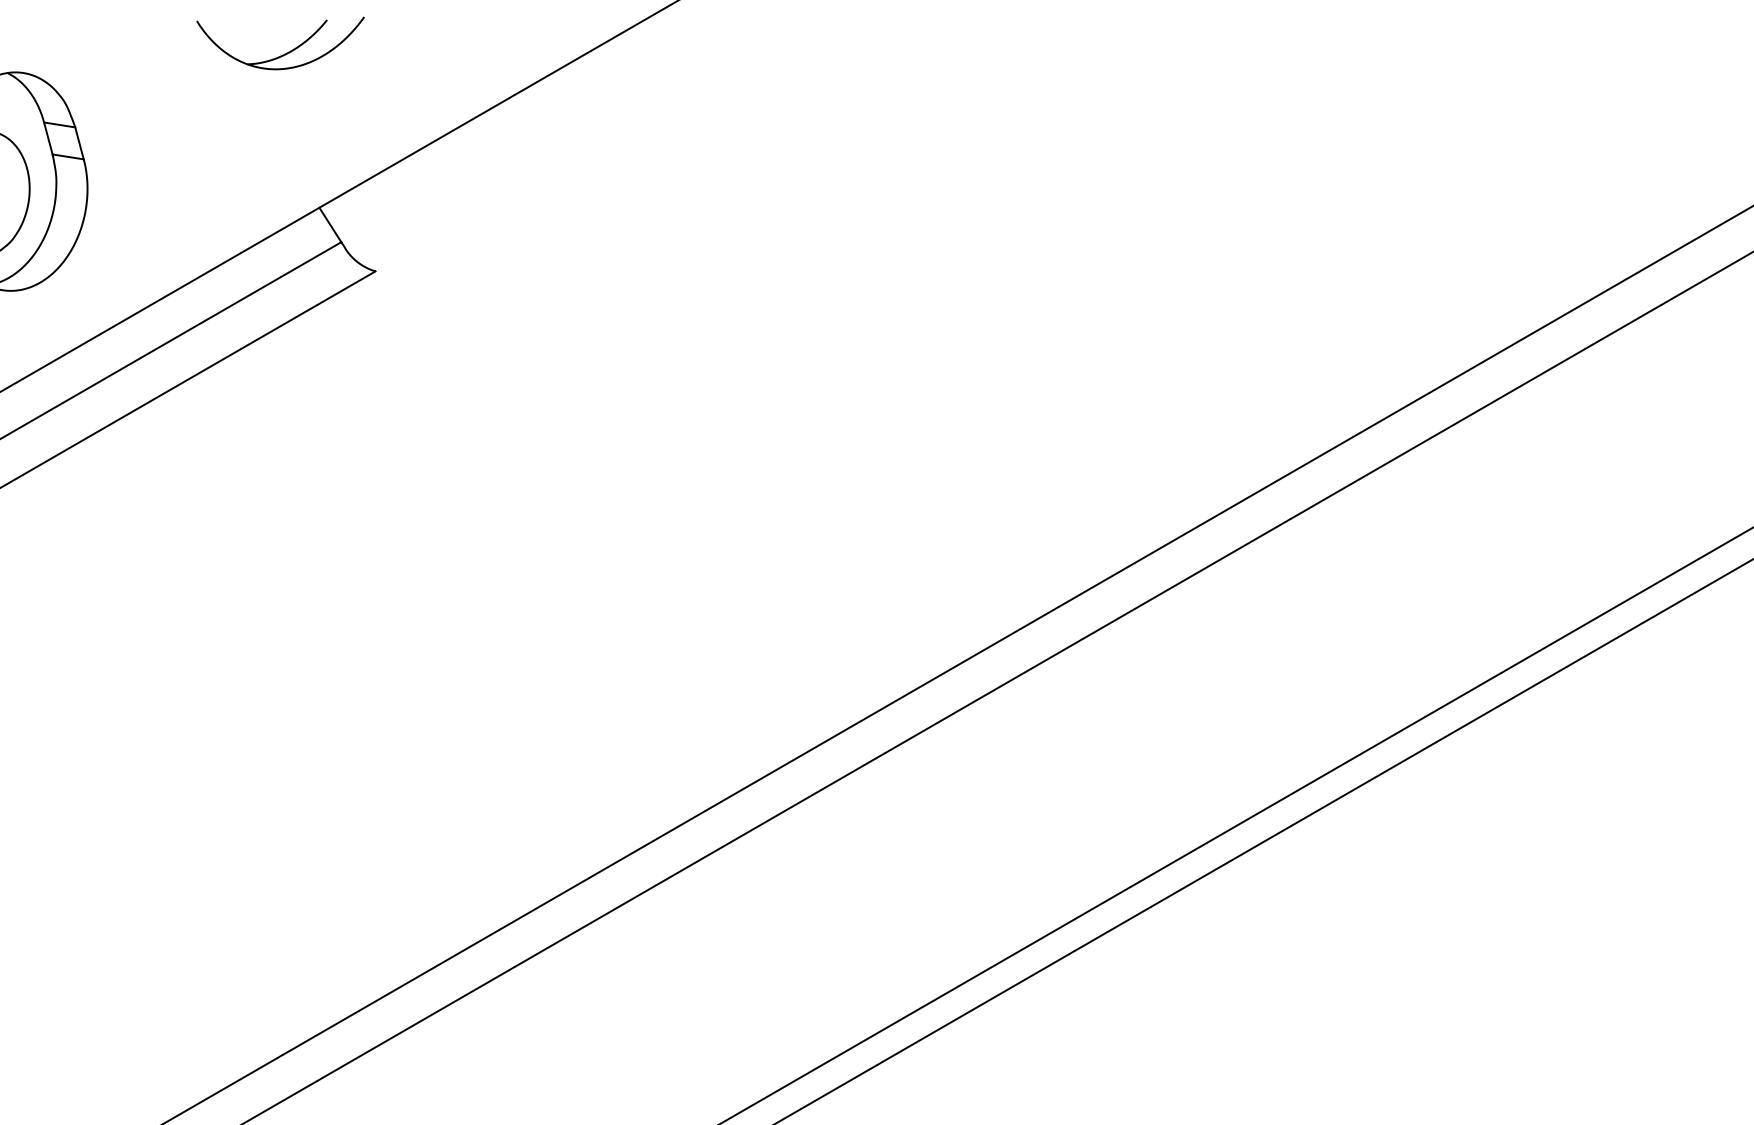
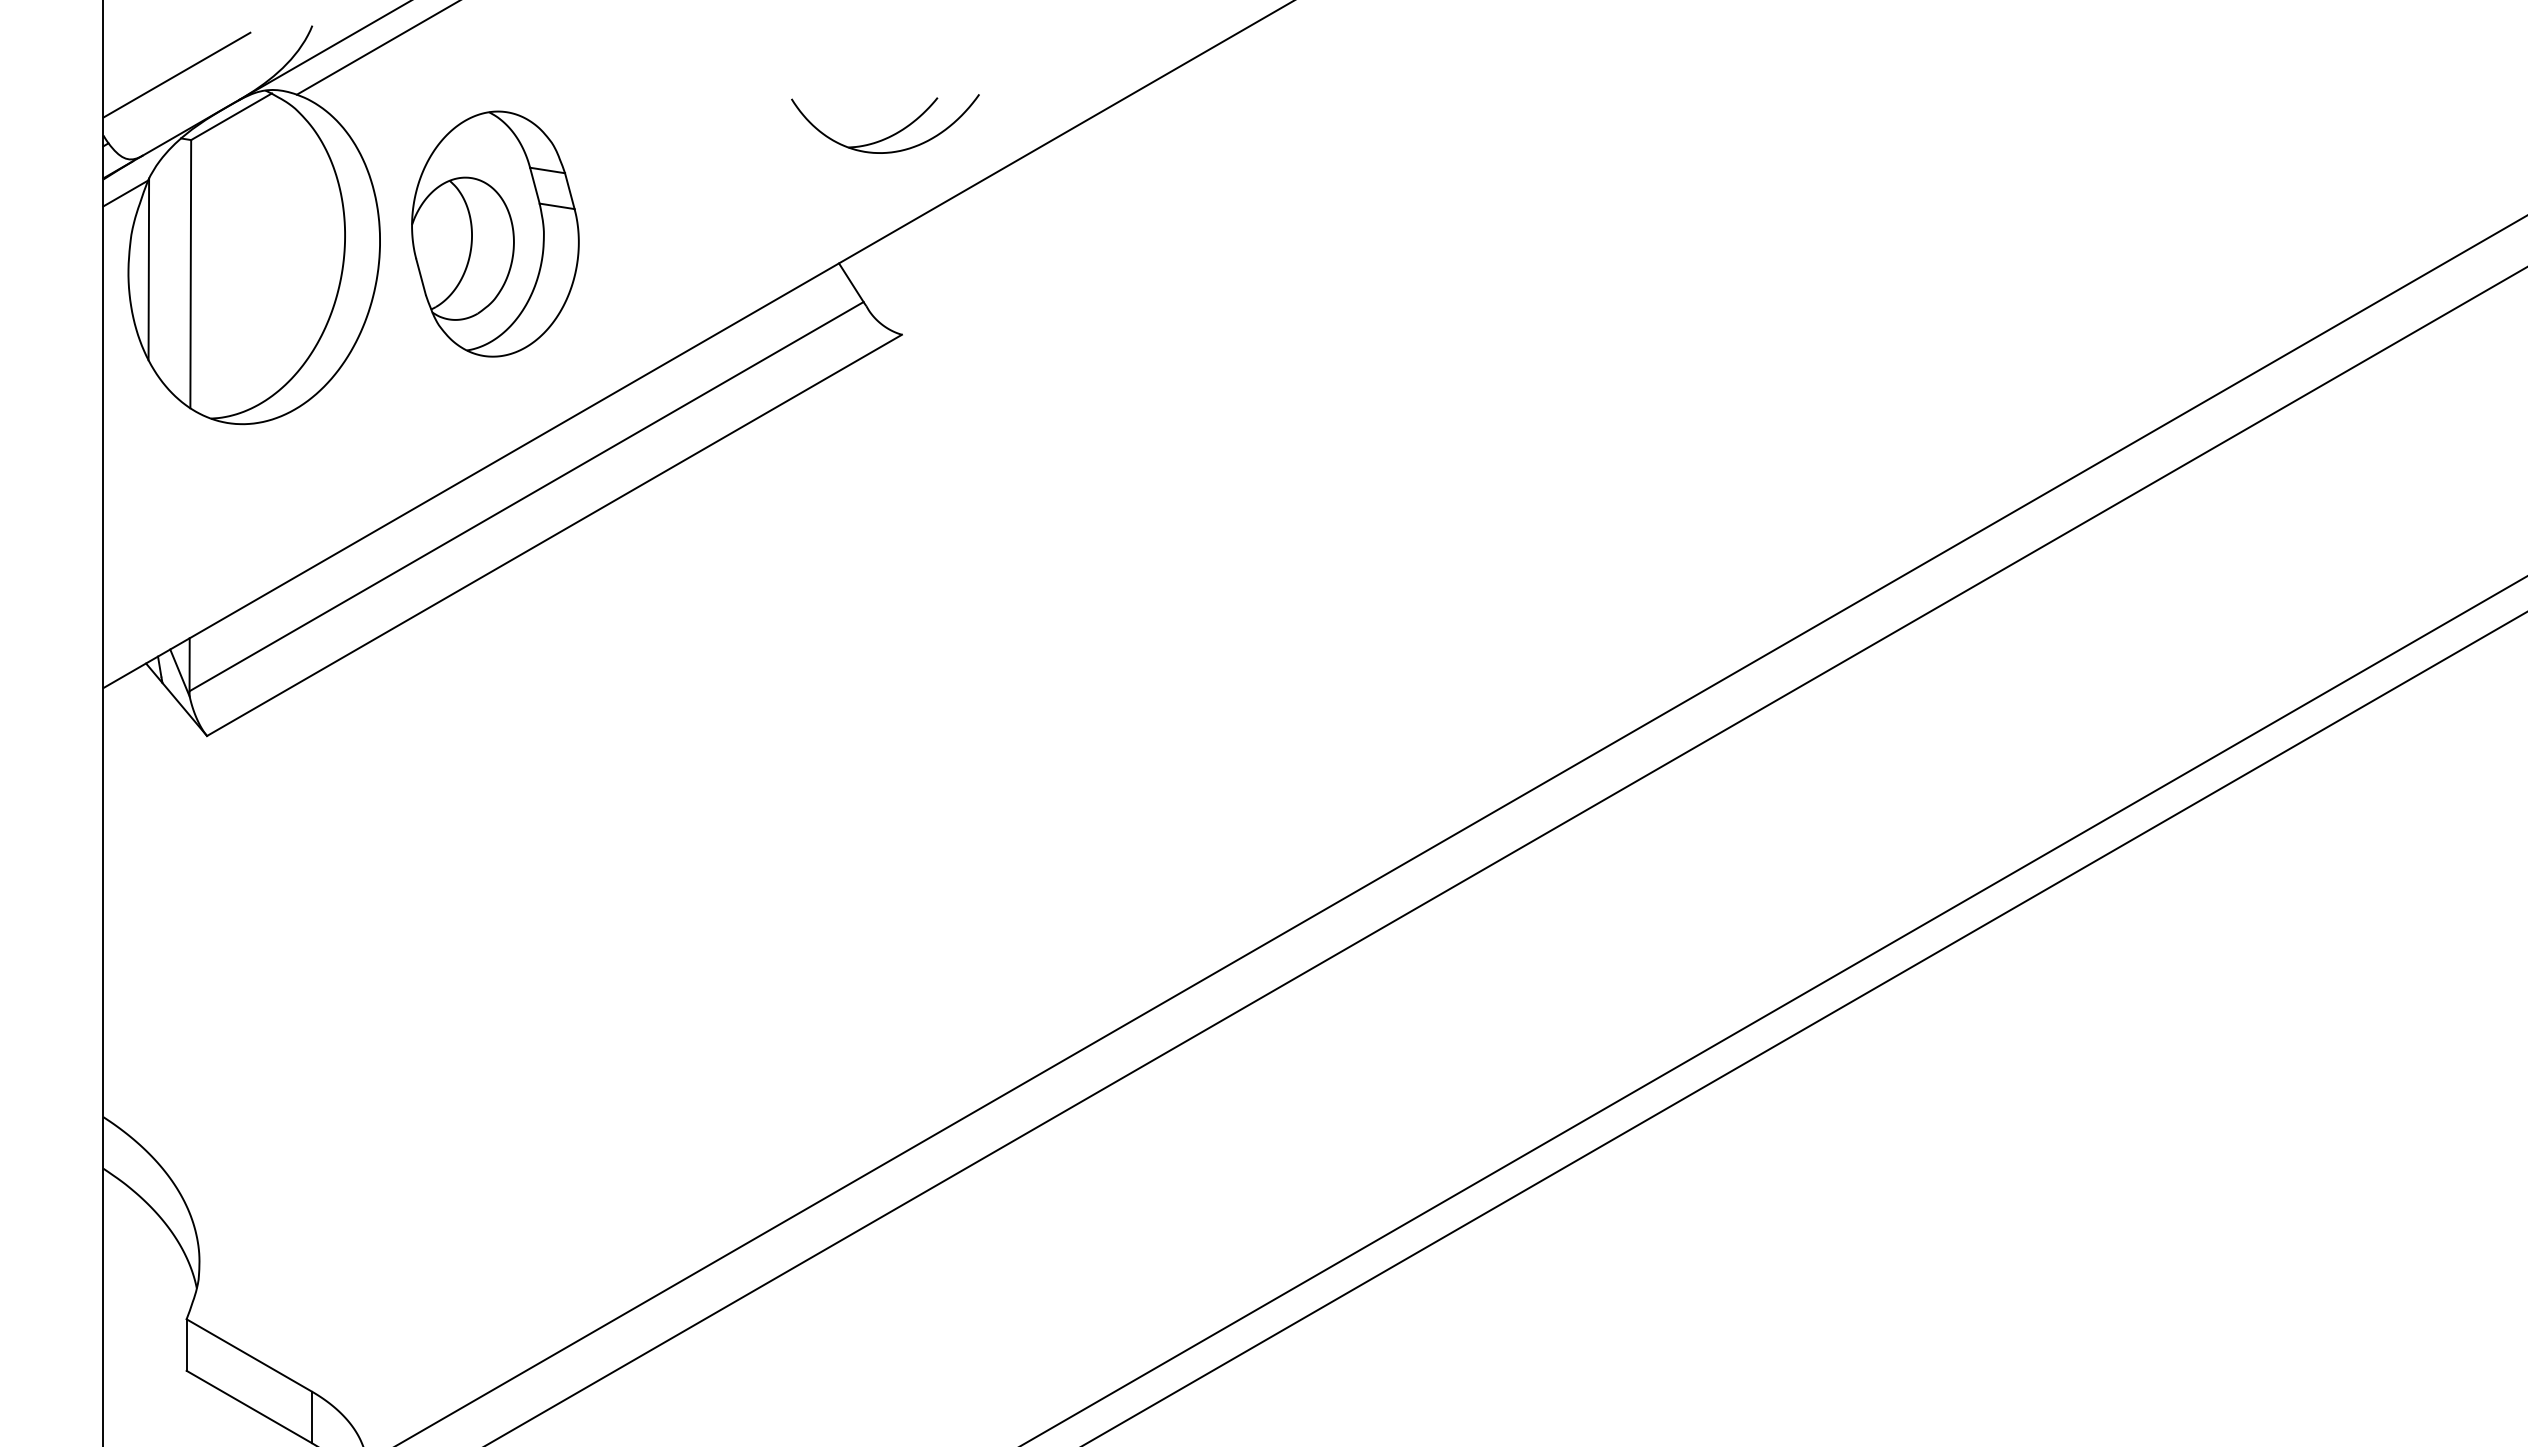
part: (285, 53) -> (890, 135), moved

